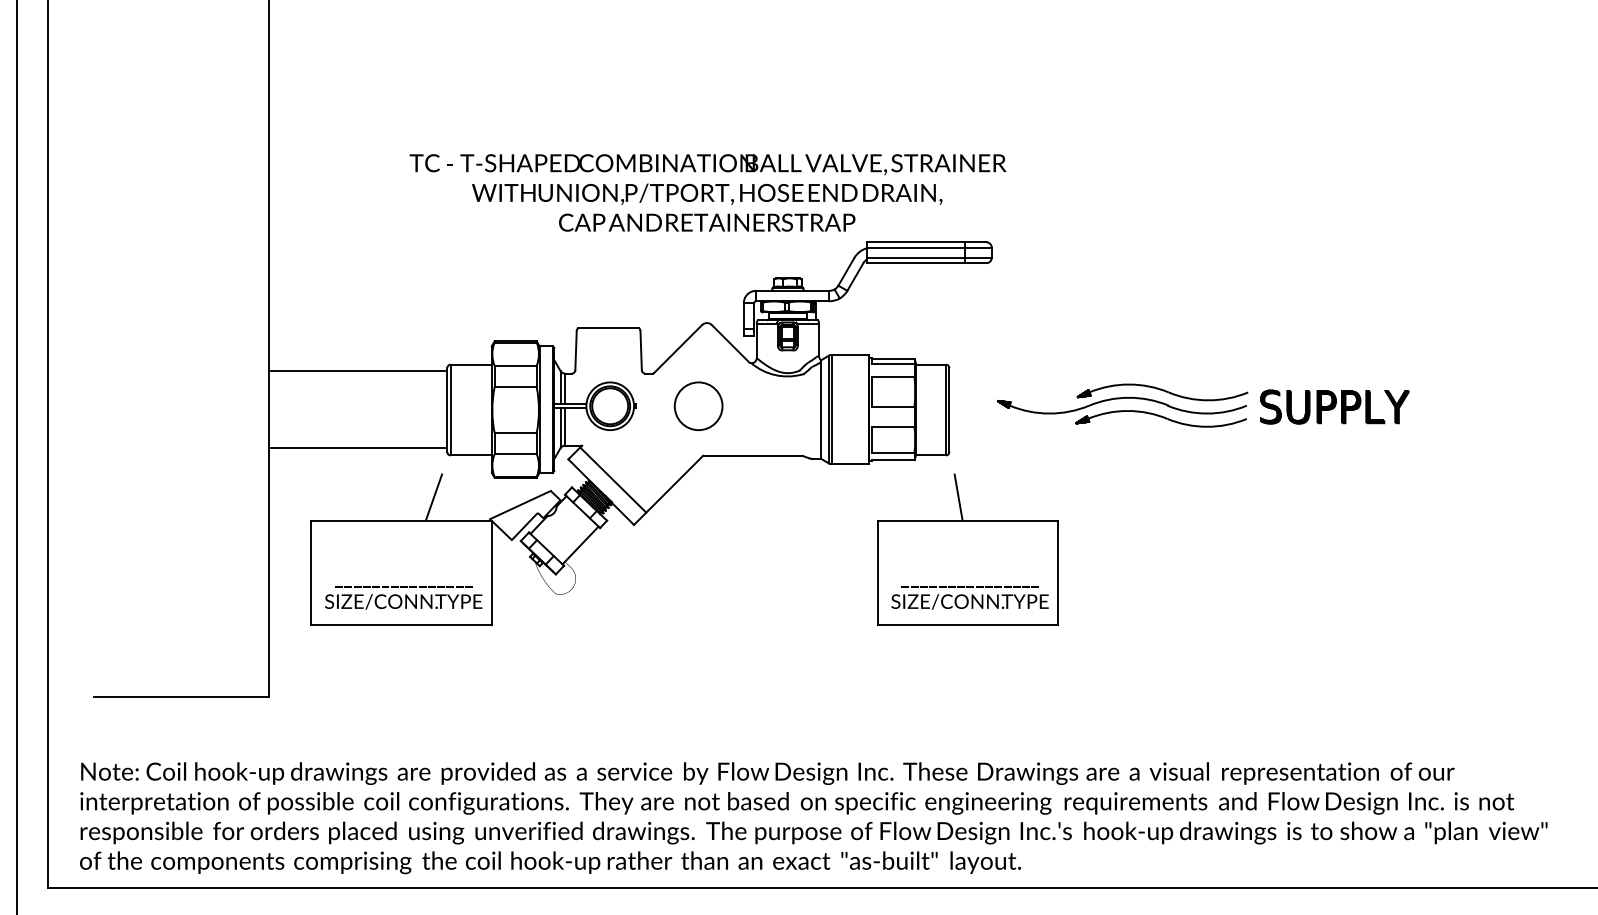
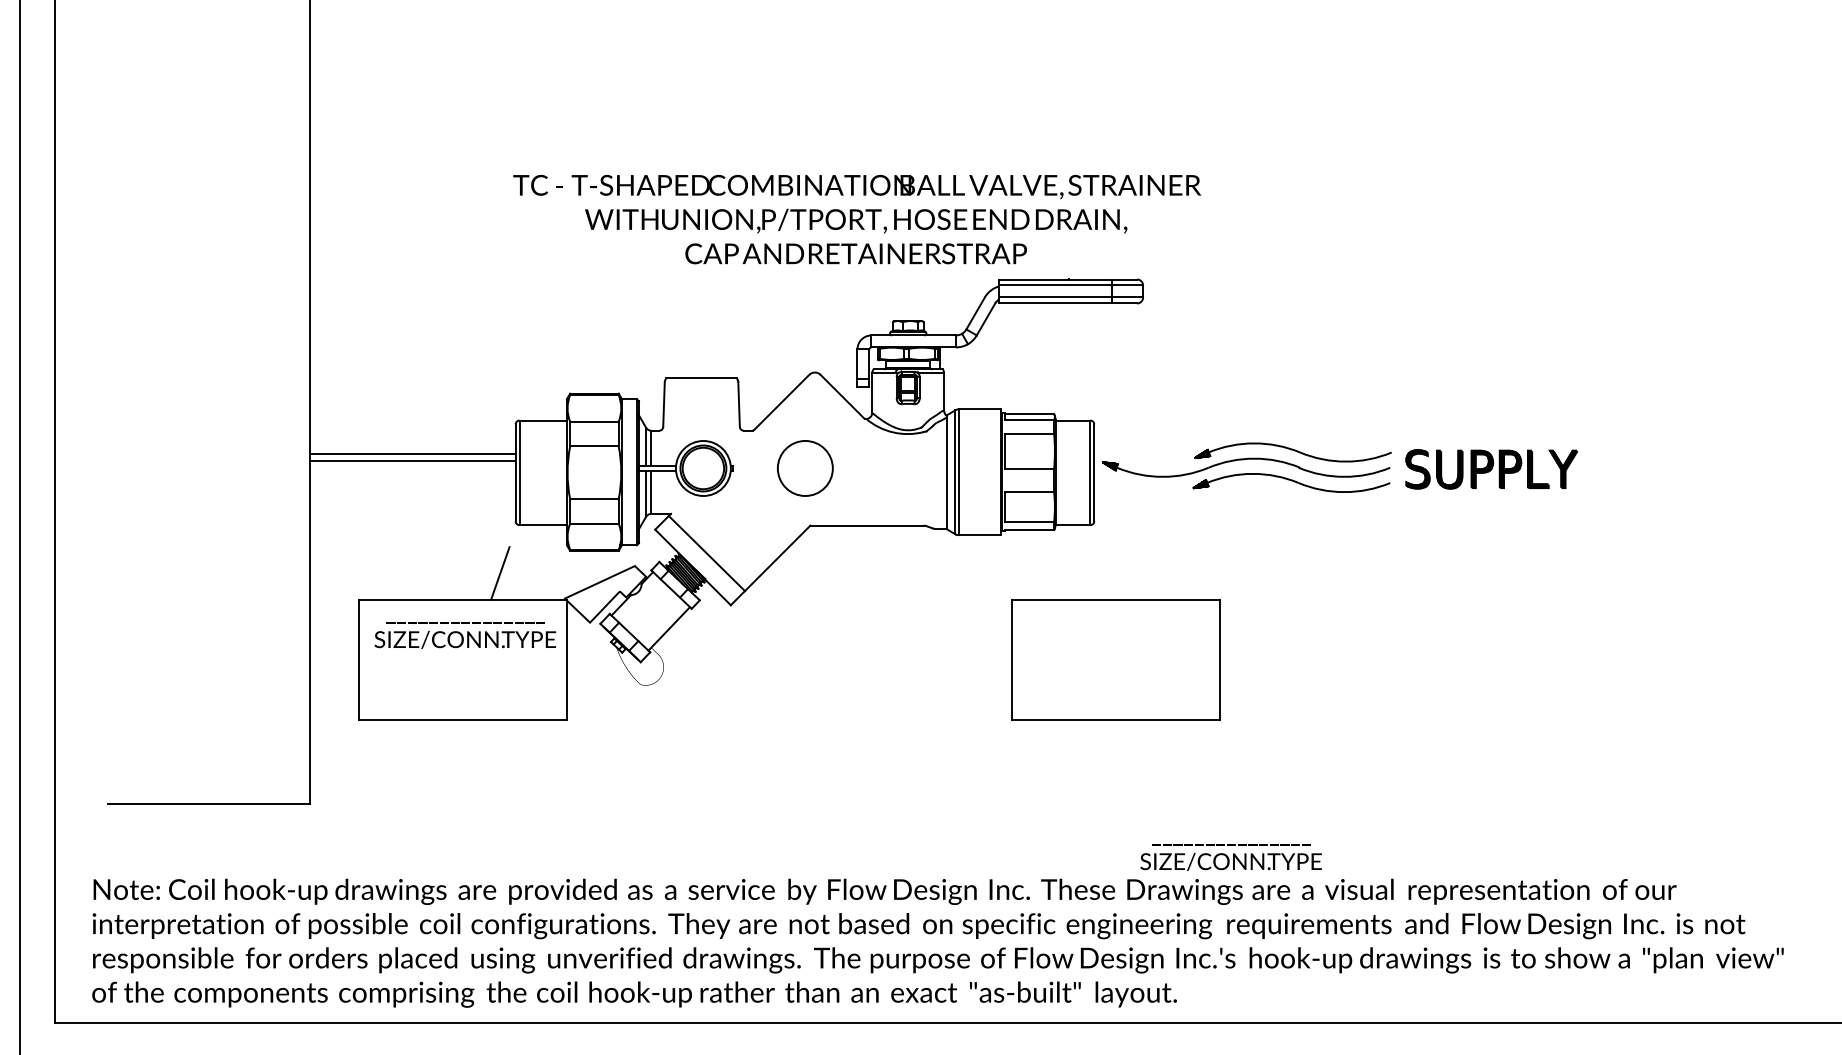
text: (708, 192) -> (857, 219), moved
line: (357, 370) -> (412, 460), moved
part: (1203, 405) -> (1340, 467), moved
line: (357, 447) -> (412, 454), moved
line: (958, 497) -> (1104, 573), removed
text: (402, 598) -> (464, 635), moved
text: (969, 598) -> (1230, 857), moved

